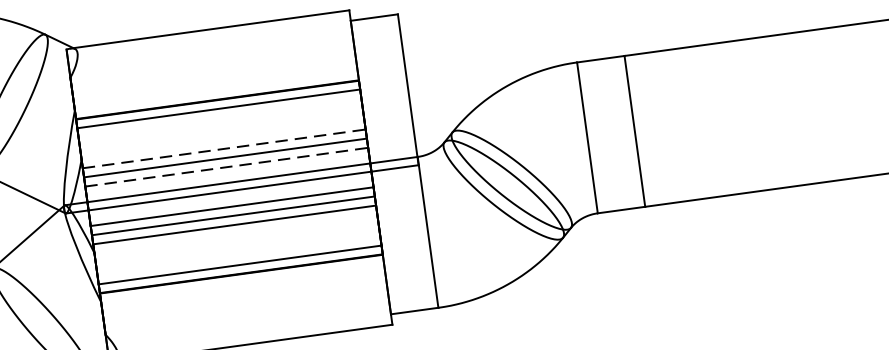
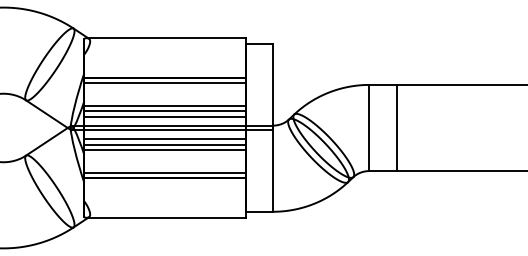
line: (225, 149) -> (165, 106), dashed -> solid
line: (227, 166) -> (165, 116), dashed -> solid

